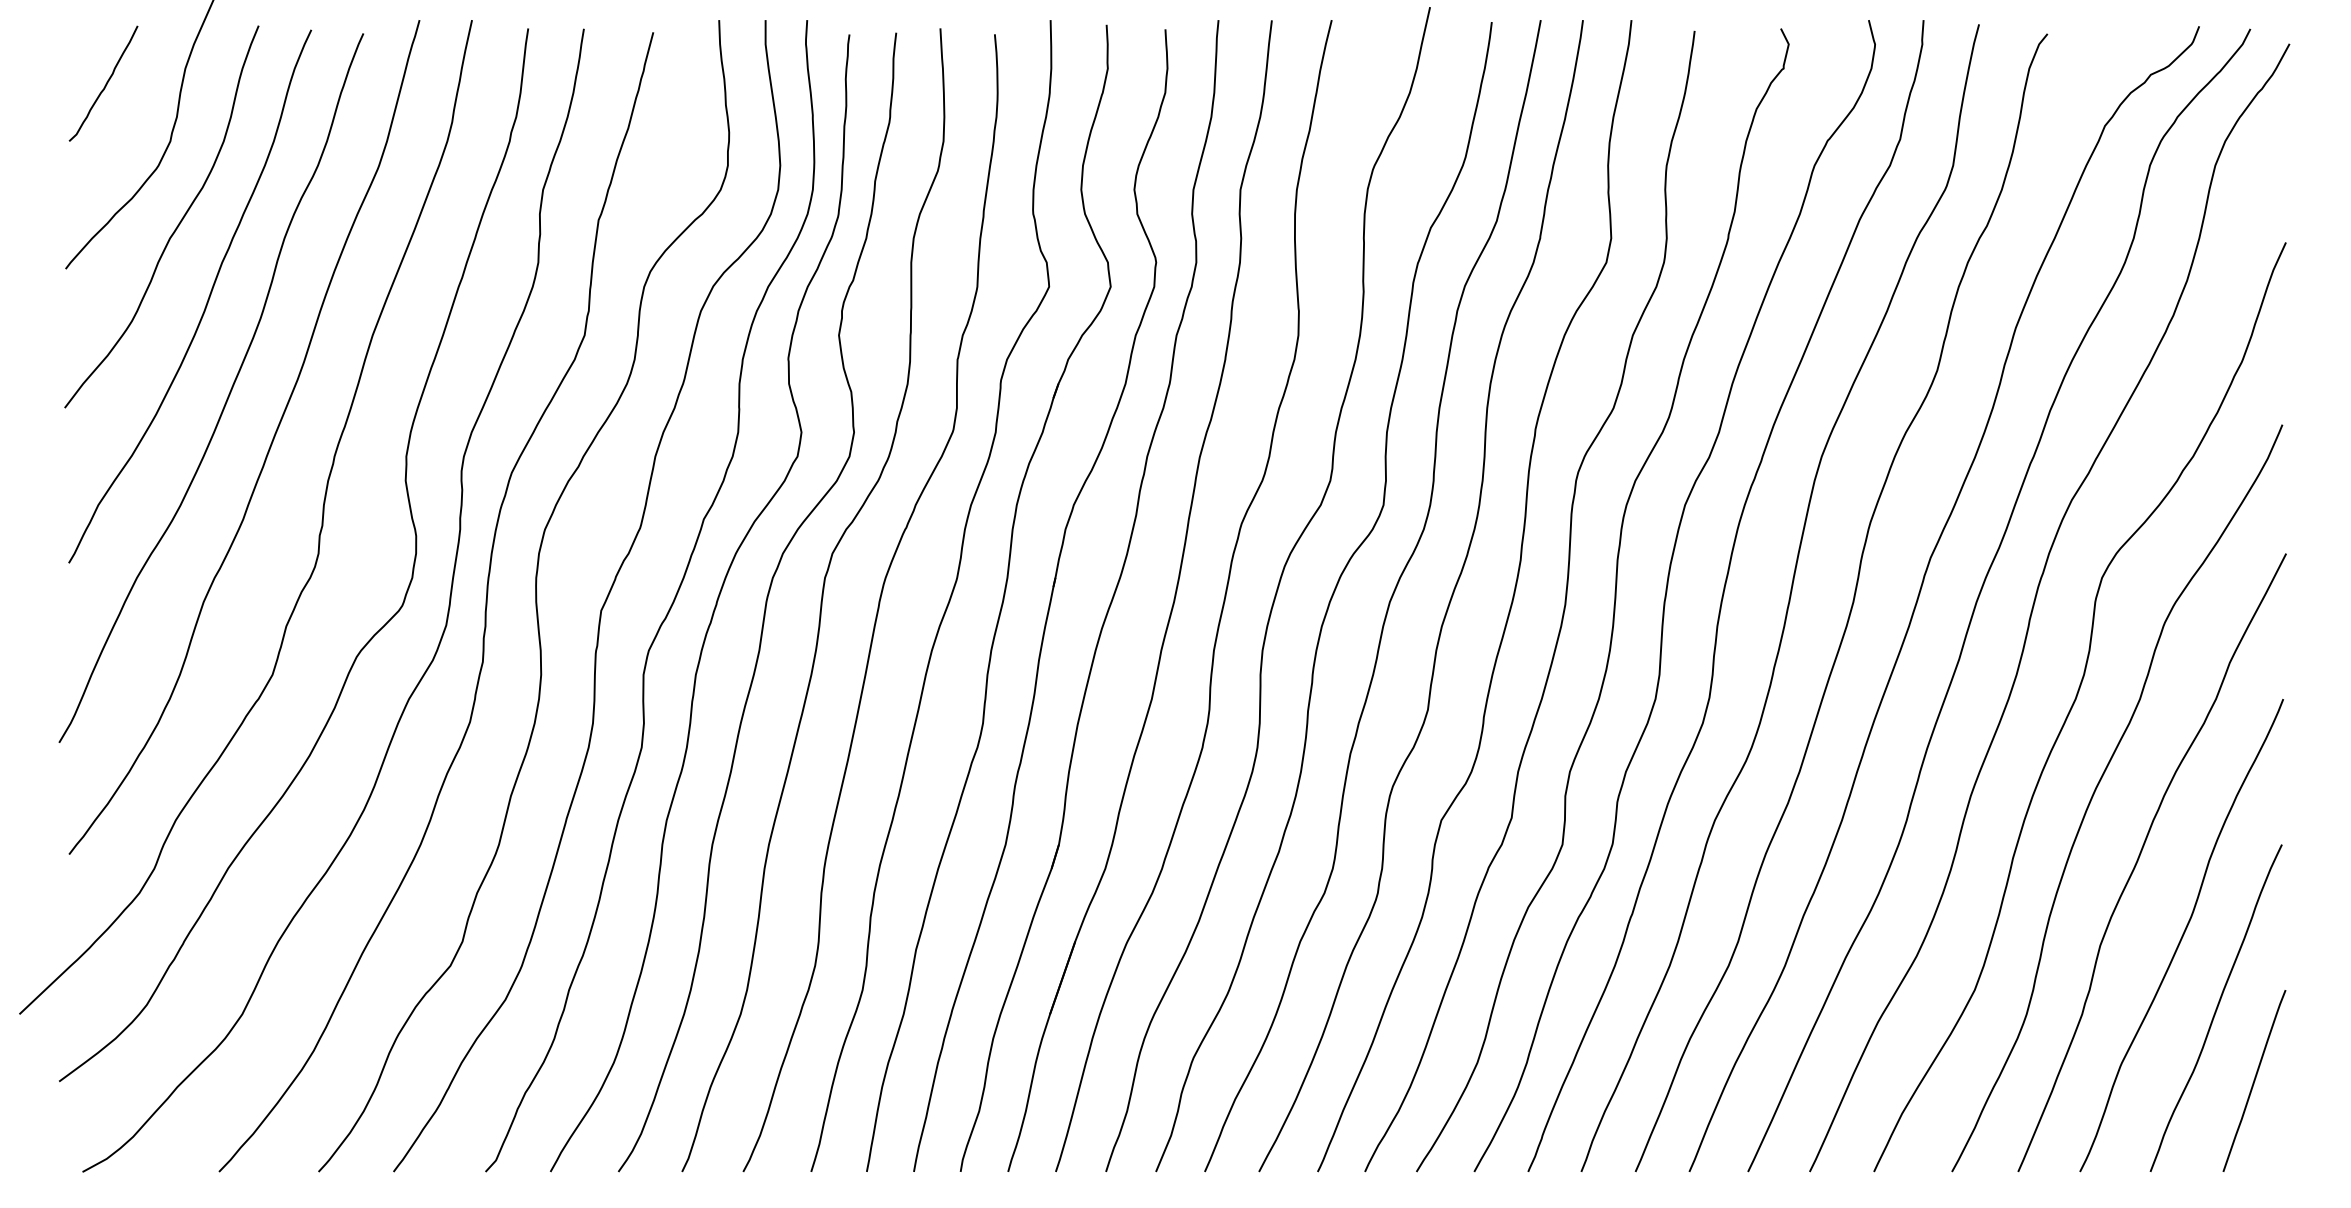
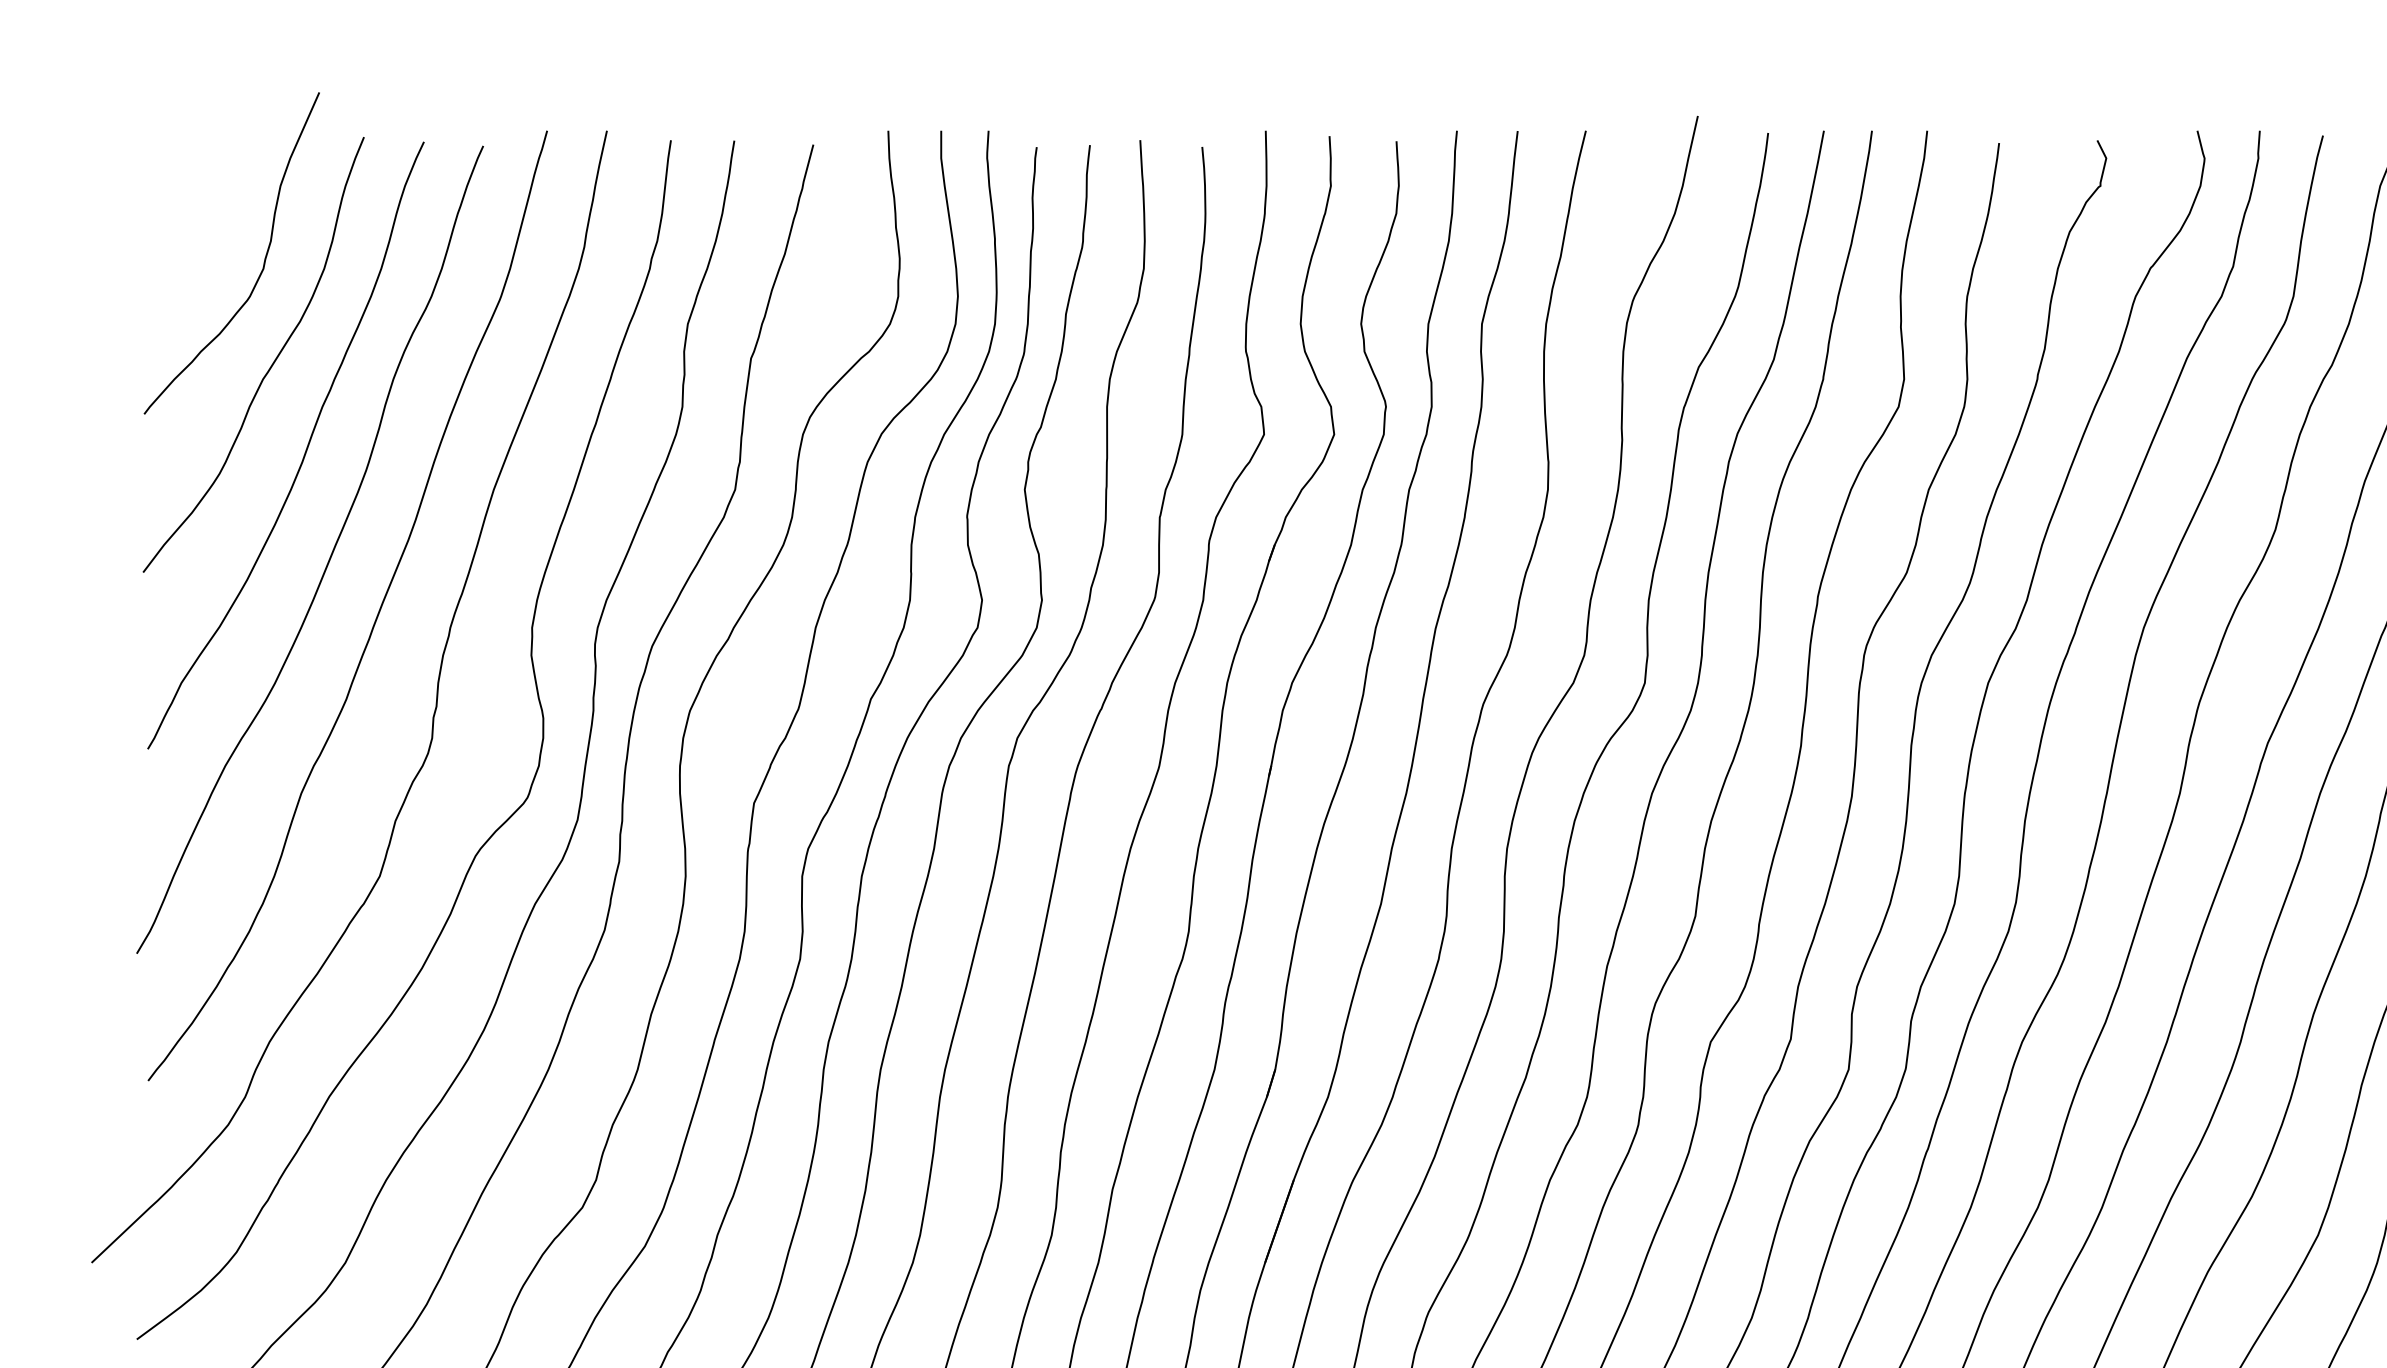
curve: (105, 83) -> (189, 202), removed

